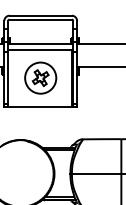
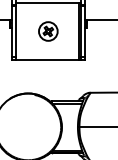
part: (40, 77) -> (48, 30), size x0.6

